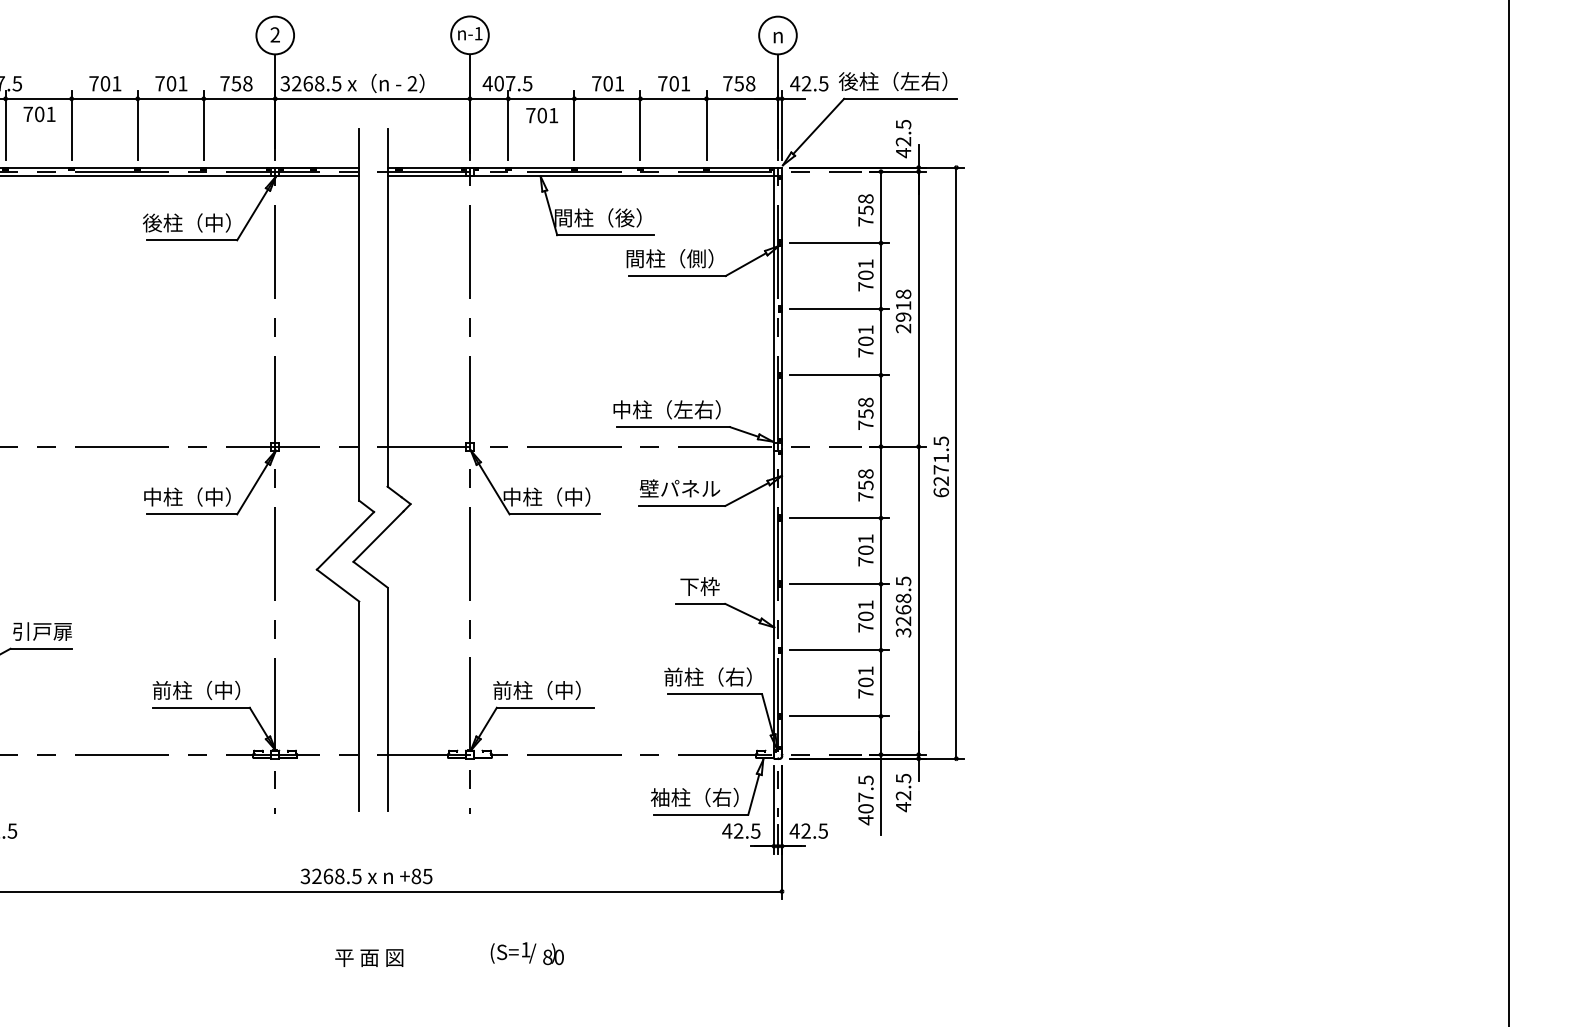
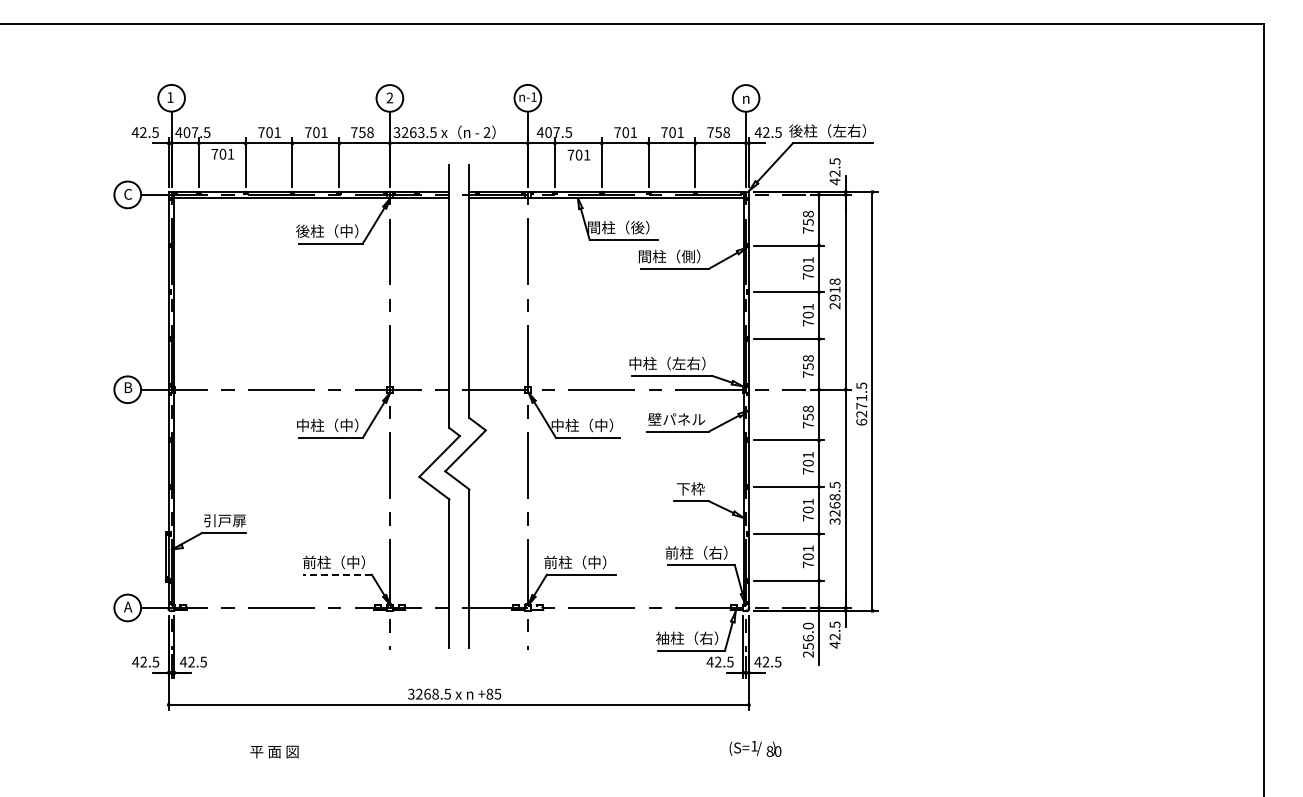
text: (319, 83) -> (421, 132), 3268.5 -> 3263.5
line: (199, 707) -> (336, 574), solid -> dashed
text: (866, 800) -> (808, 640), 407.5 -> 256.0
text: (527, 953) -> (755, 748), moved
text: (369, 957) -> (274, 751), moved

